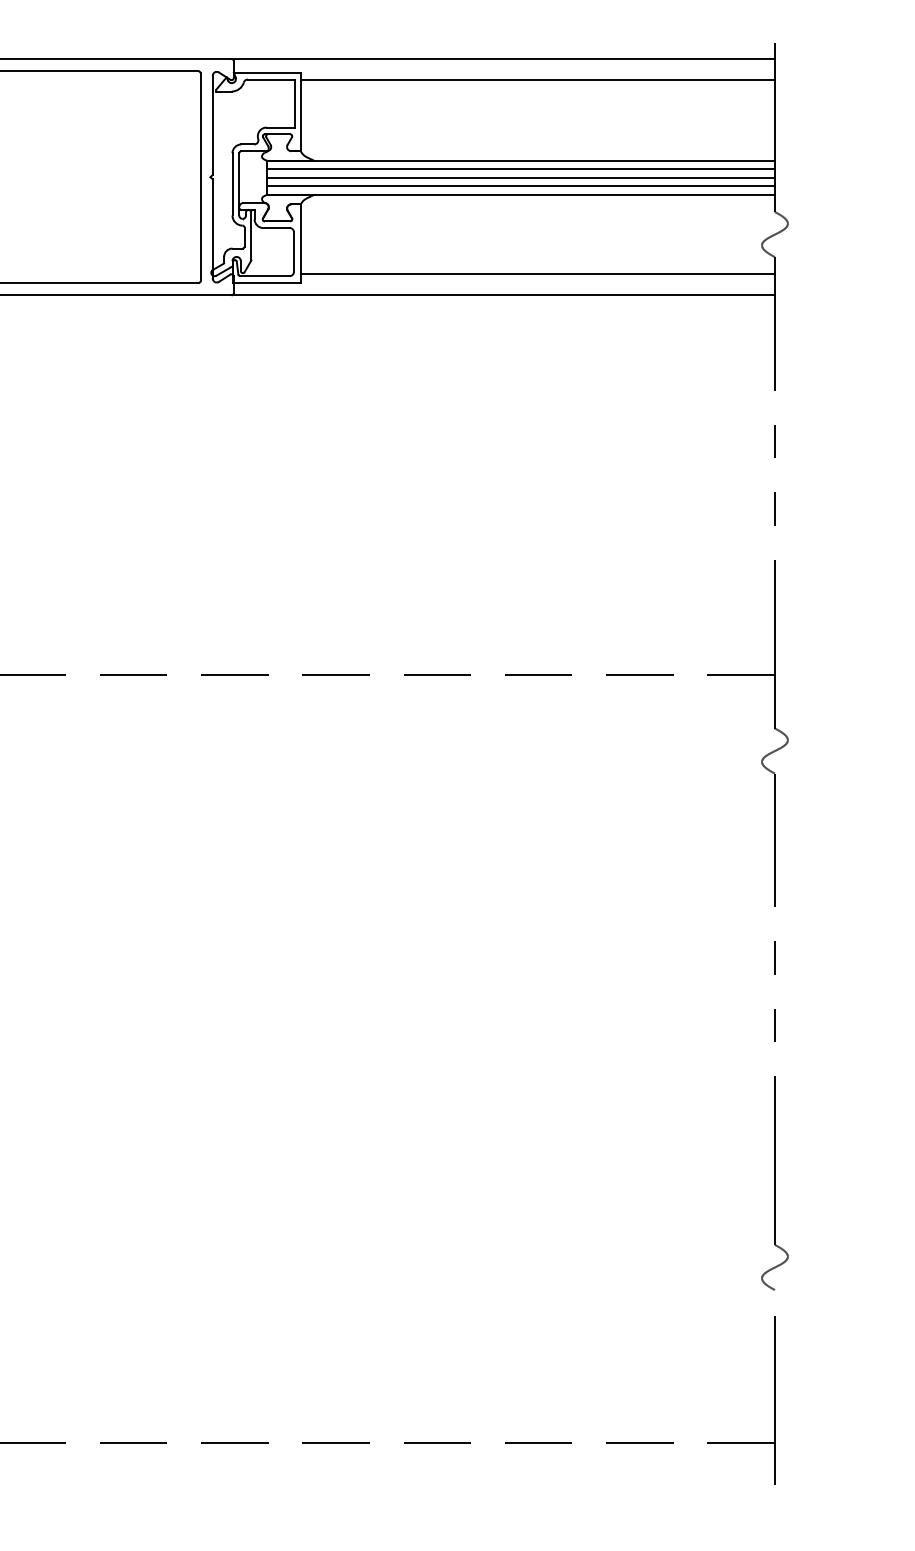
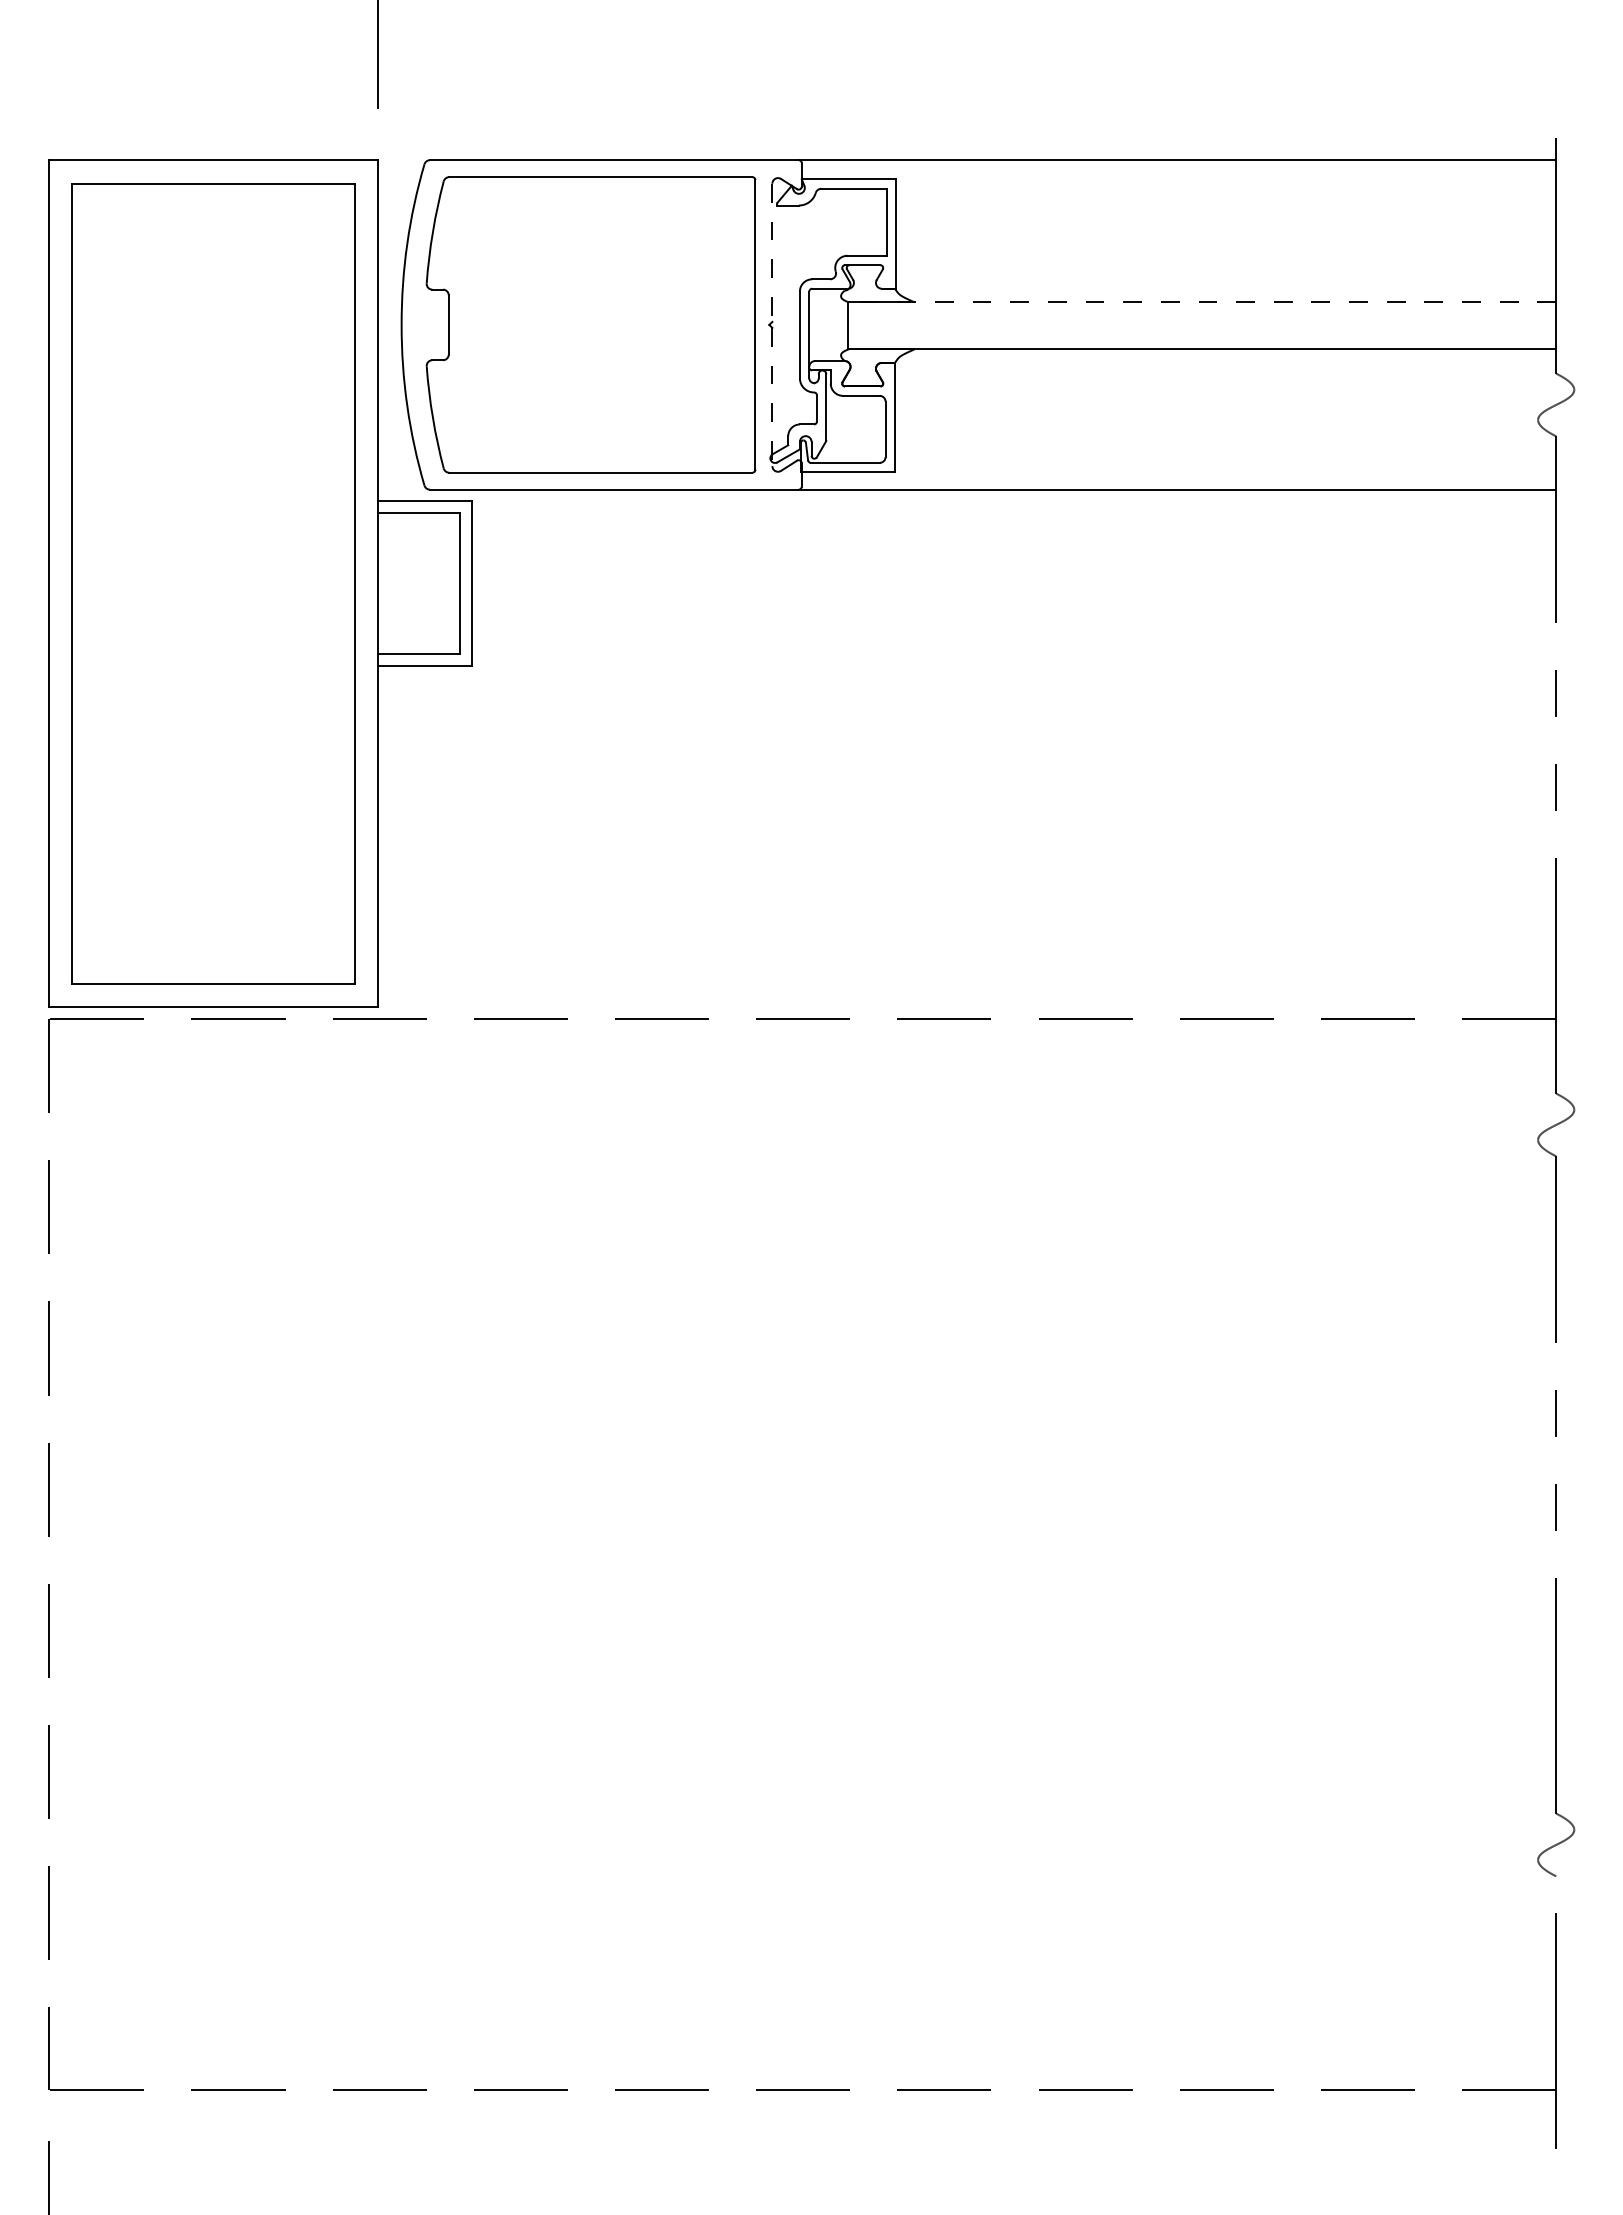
line: (537, 80) -> (1225, 189), removed
line: (212, 125) -> (772, 252), solid -> dashed
line: (520, 161) -> (1201, 302), solid -> dashed
line: (520, 169) -> (1201, 314), removed
line: (520, 177) -> (1201, 325), removed
line: (520, 186) -> (1201, 337), removed
line: (212, 229) -> (772, 397), solid -> dashed
line: (537, 274) -> (1225, 460), removed

